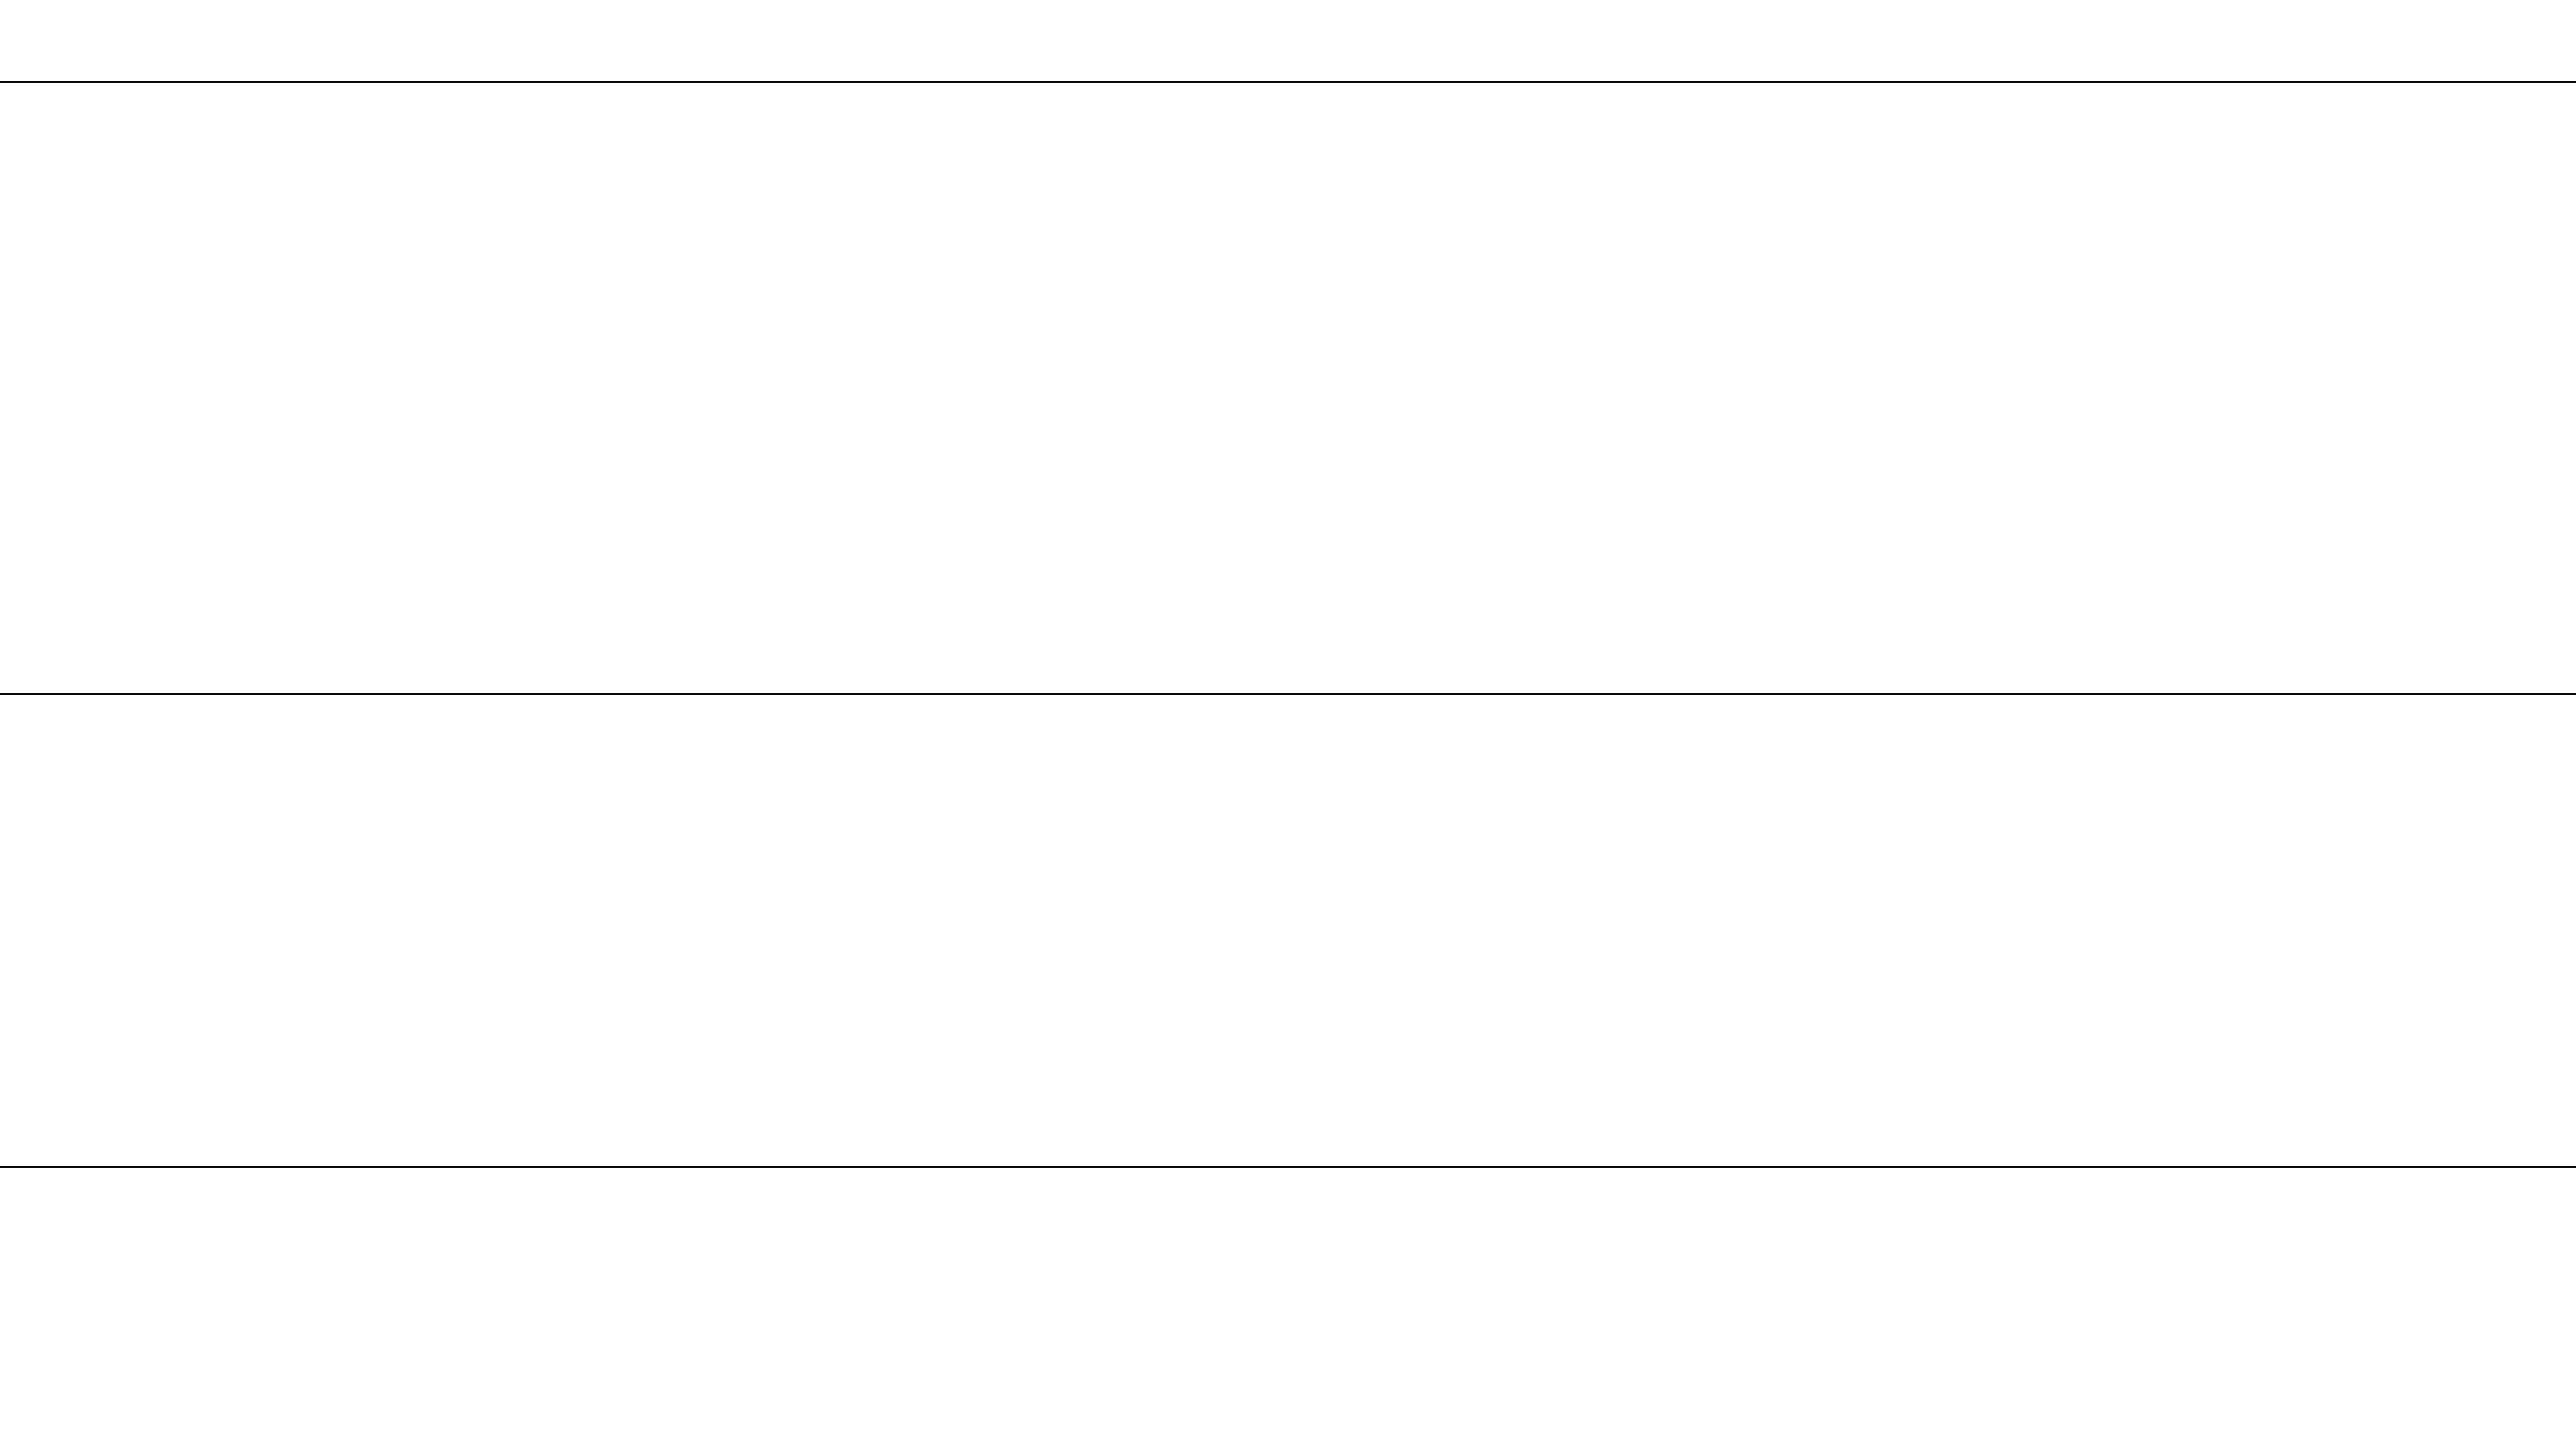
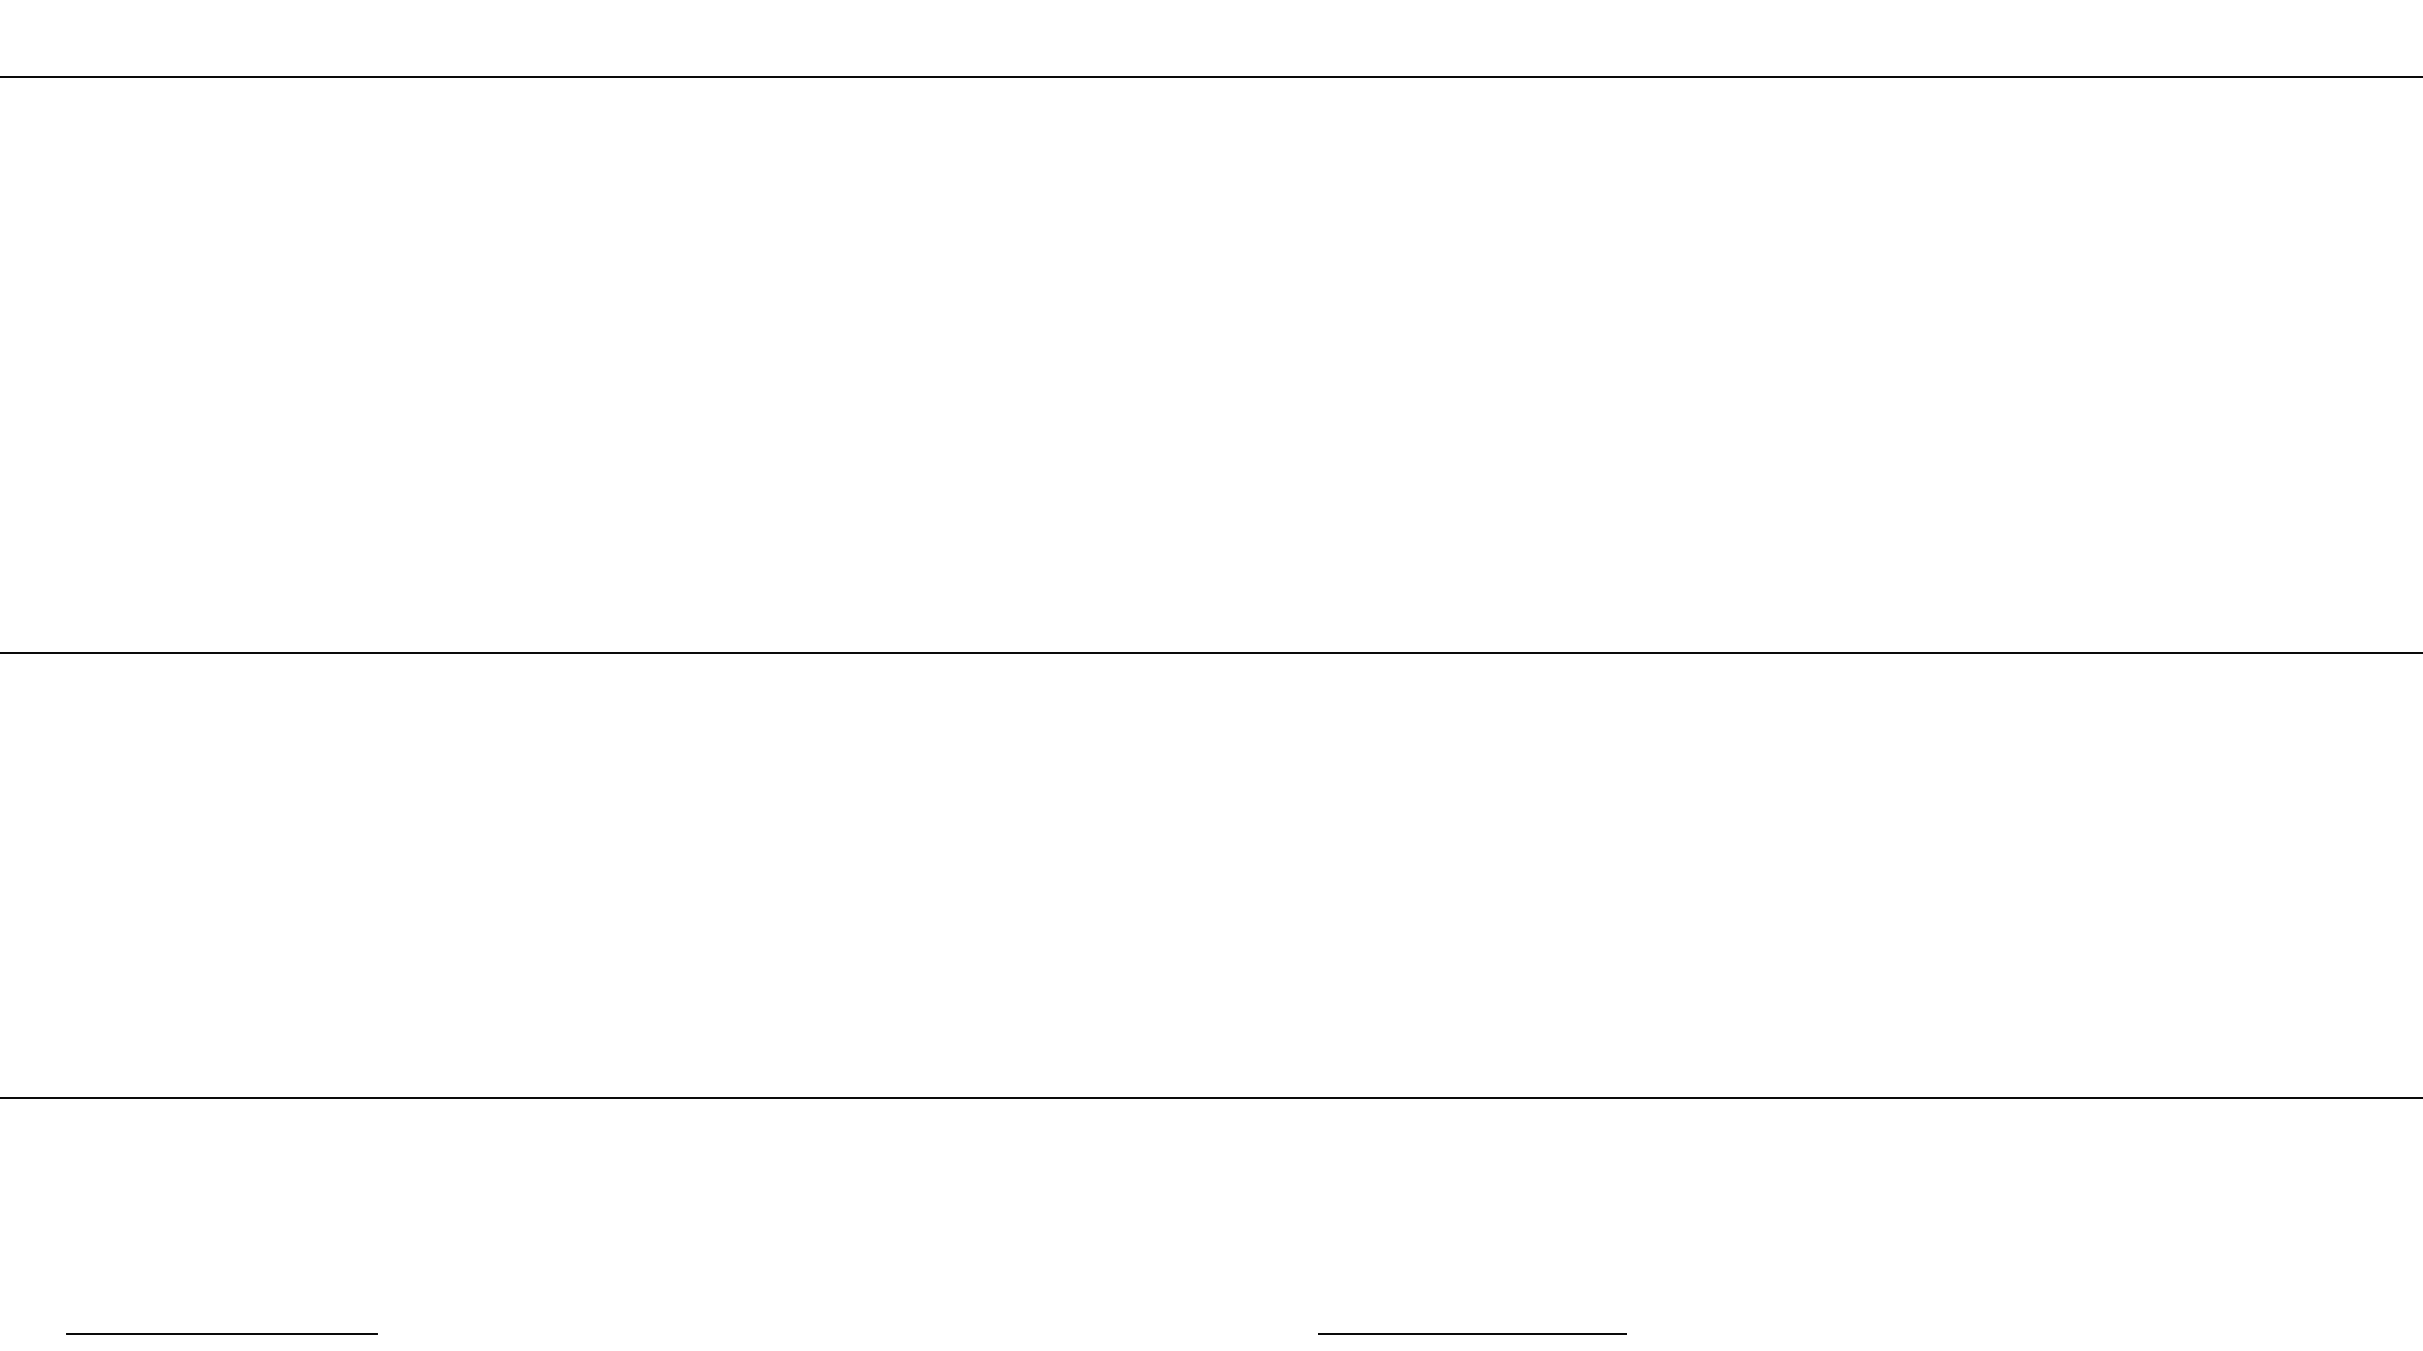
line: (235, 1417) -> (221, 1333), added
line: (1565, 1417) -> (1472, 1333), added

